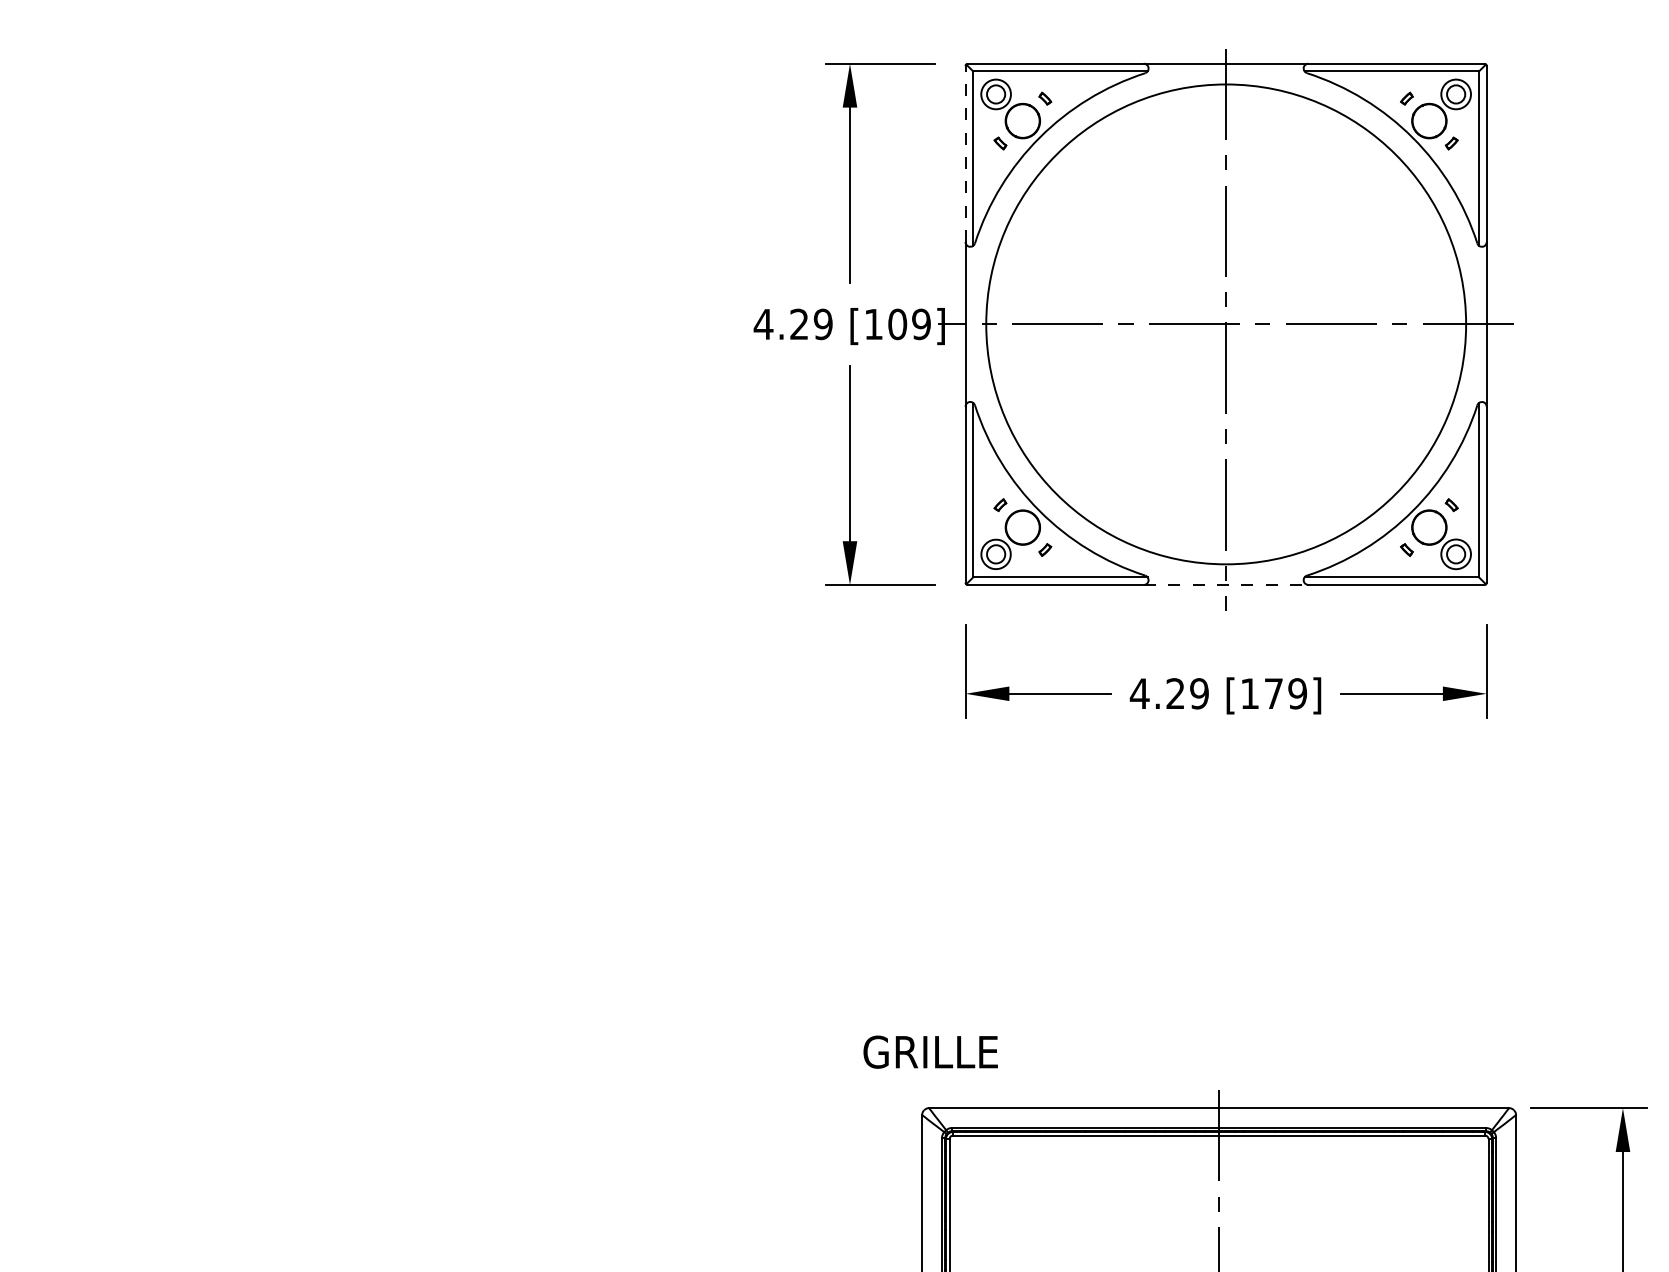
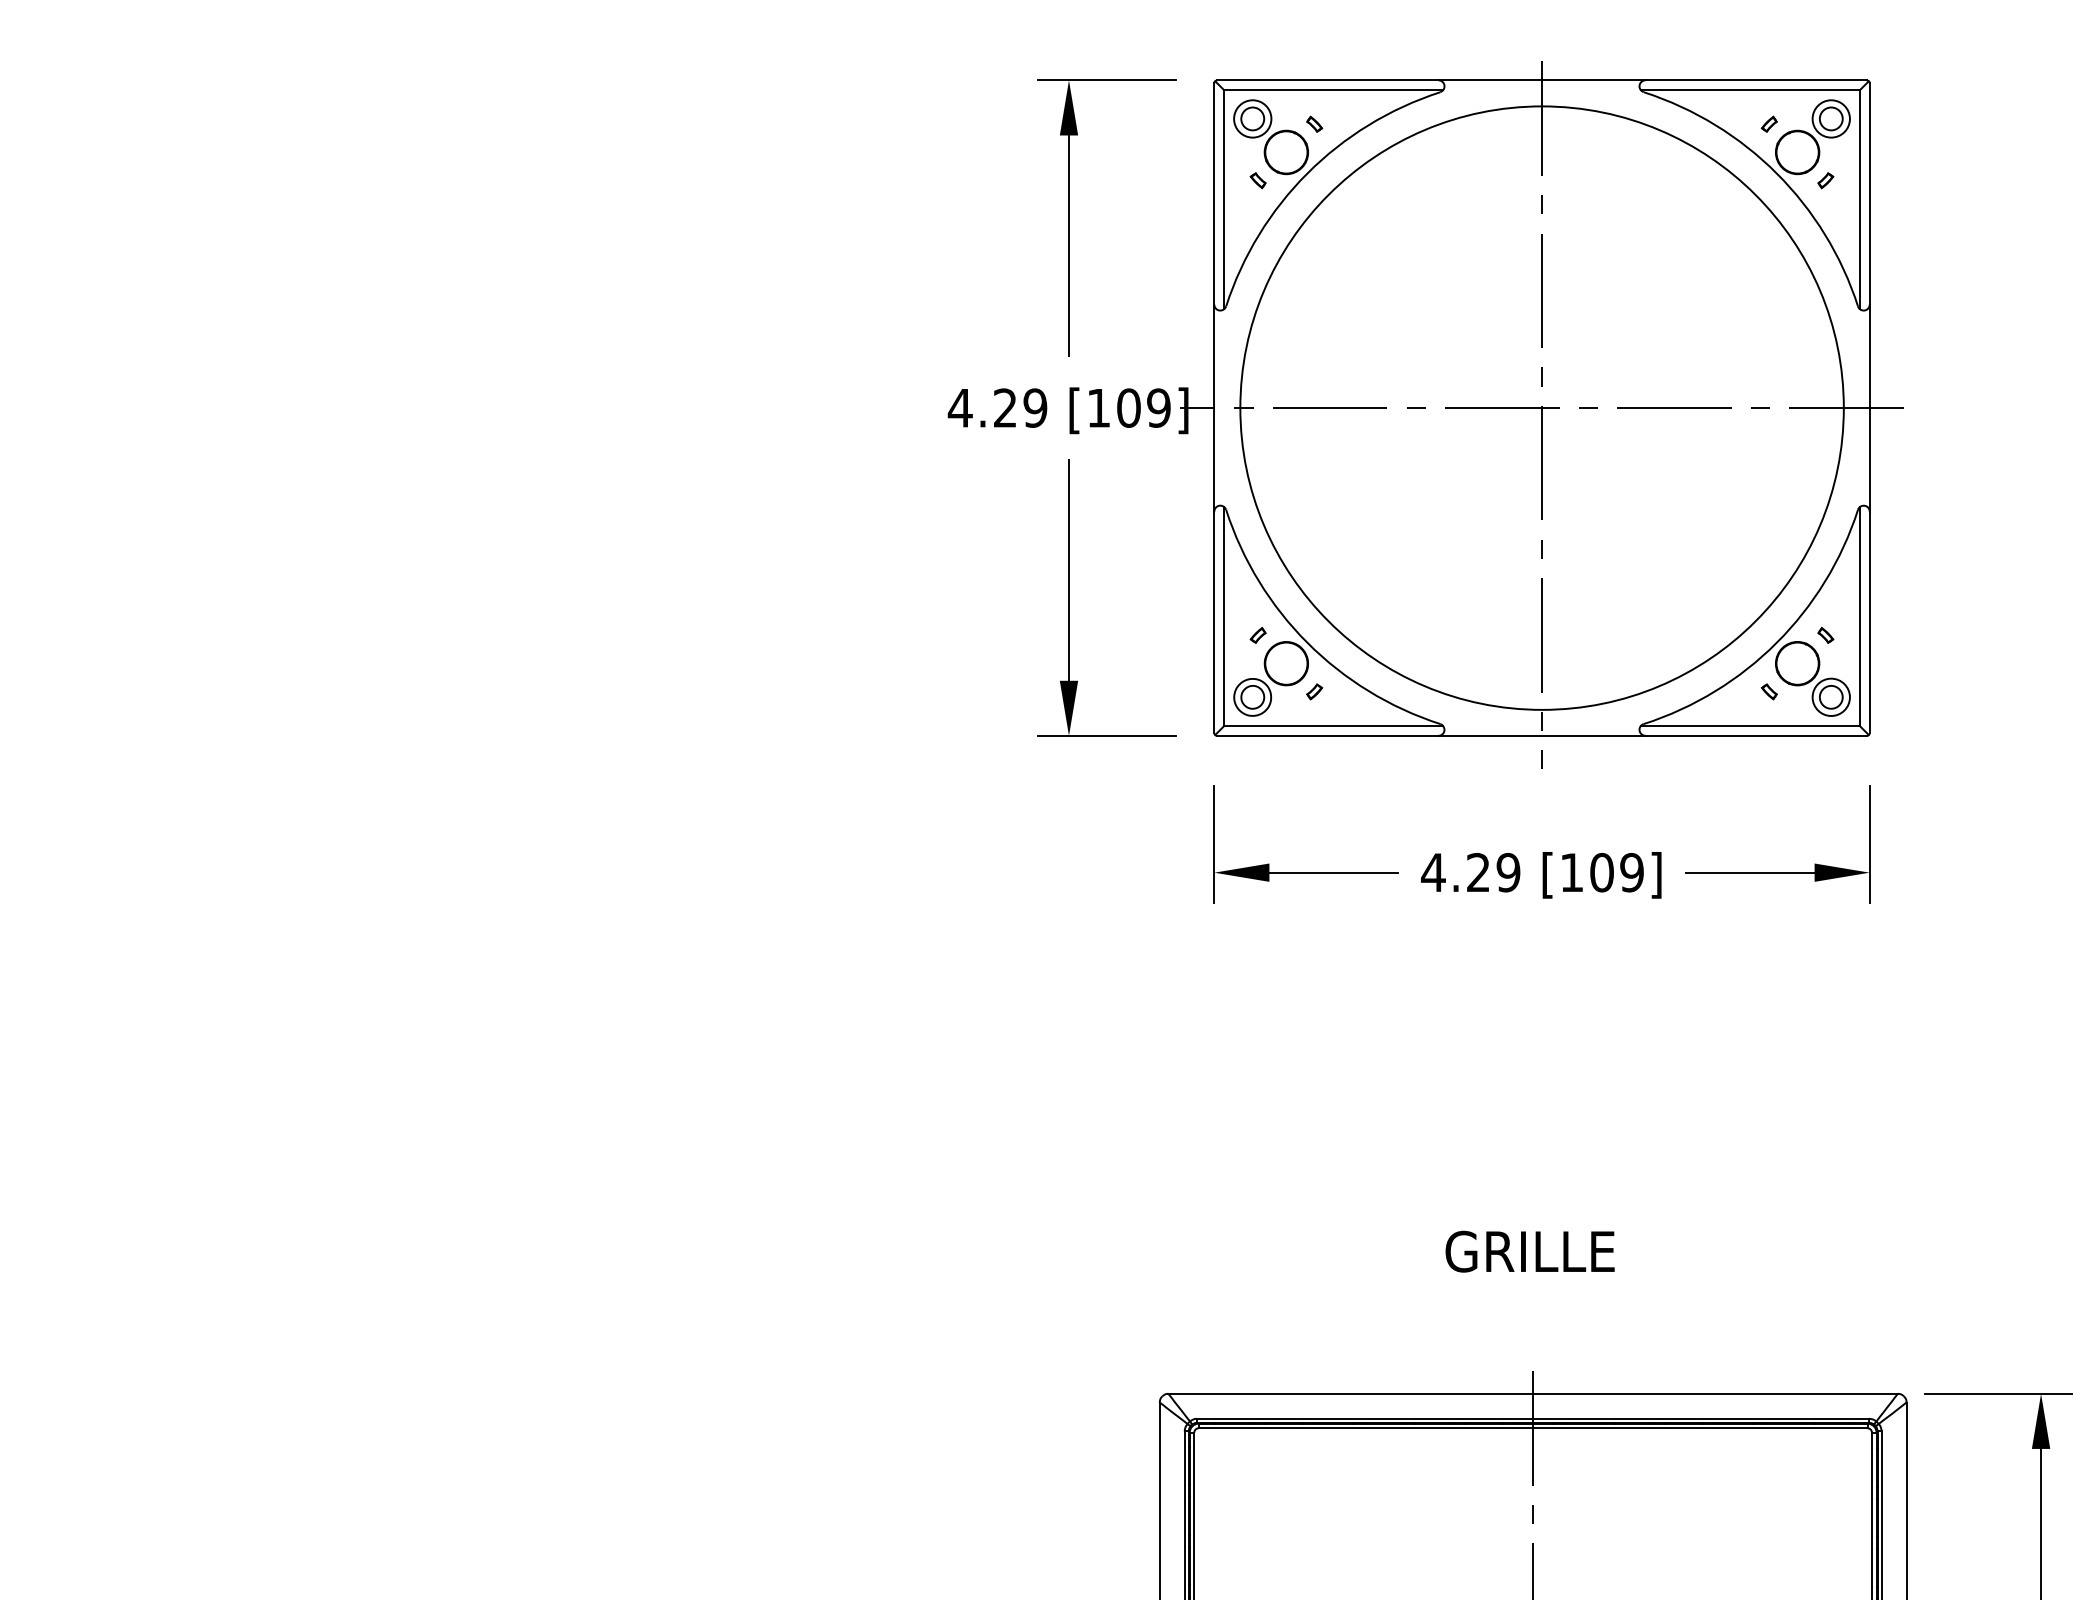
line: (965, 154) -> (1214, 194), dashed -> solid
line: (1226, 585) -> (1542, 736), dashed -> solid
text: (1273, 693) -> (1601, 872), [179] -> [109]
text: (930, 1051) -> (1529, 1250), moved

